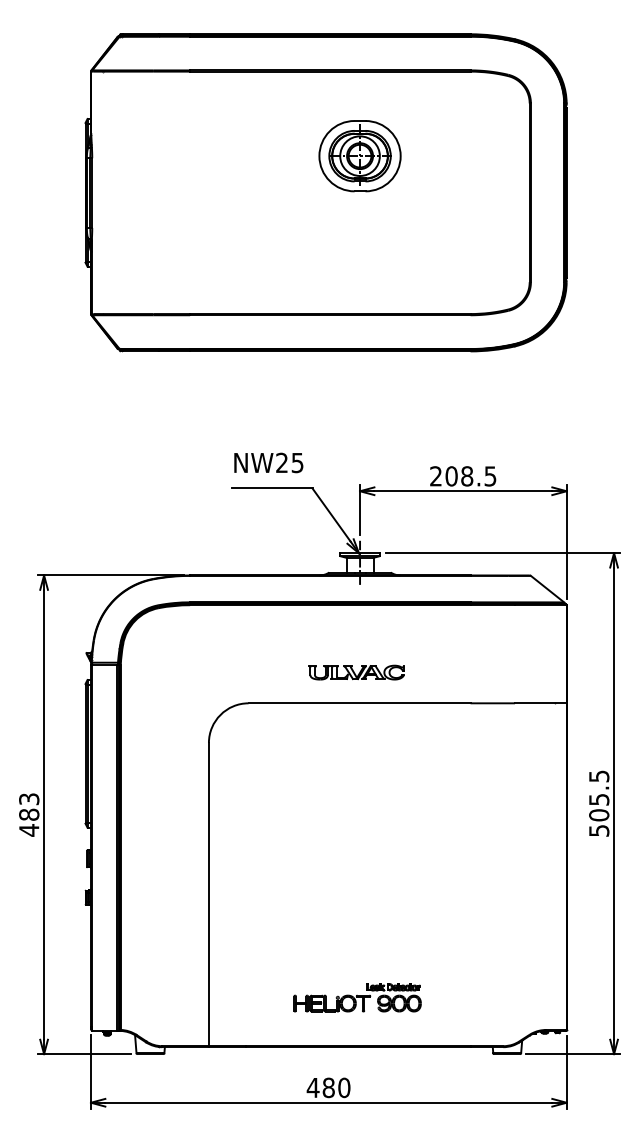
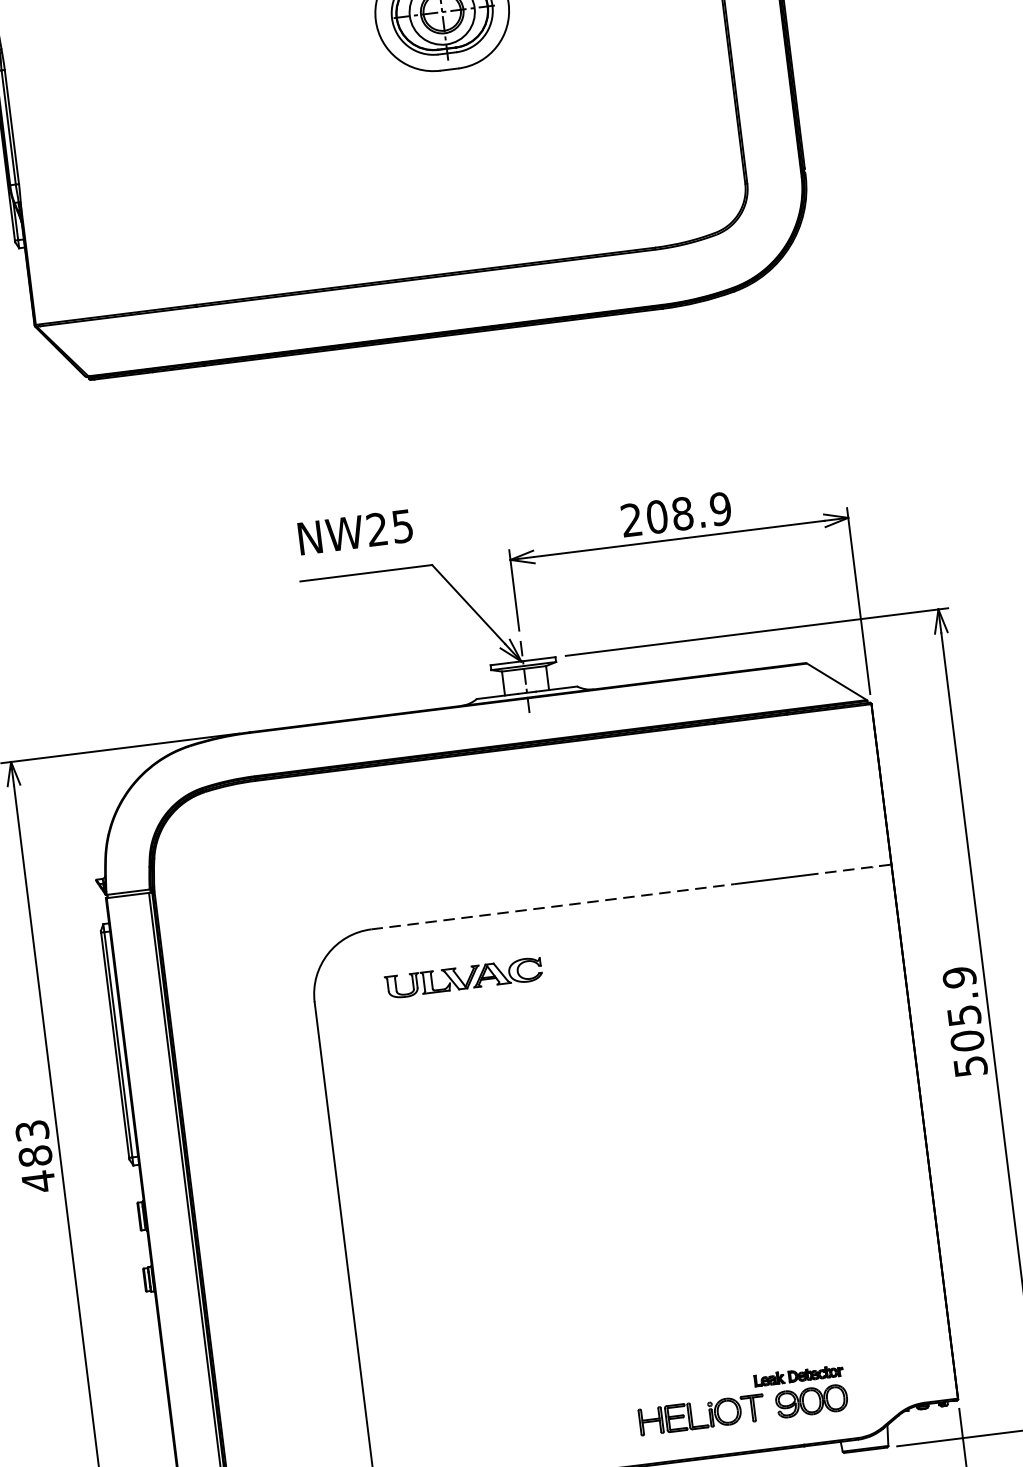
text: (490, 476) -> (720, 509), 208.5 -> 208.9
part: (356, 672) -> (463, 977), moved
line: (359, 703) -> (552, 907), solid -> dashed
line: (540, 703) -> (848, 870), solid -> dashed
text: (599, 776) -> (960, 977), 505.5 -> 505.9
part: (357, 997) -> (742, 1399), moved

